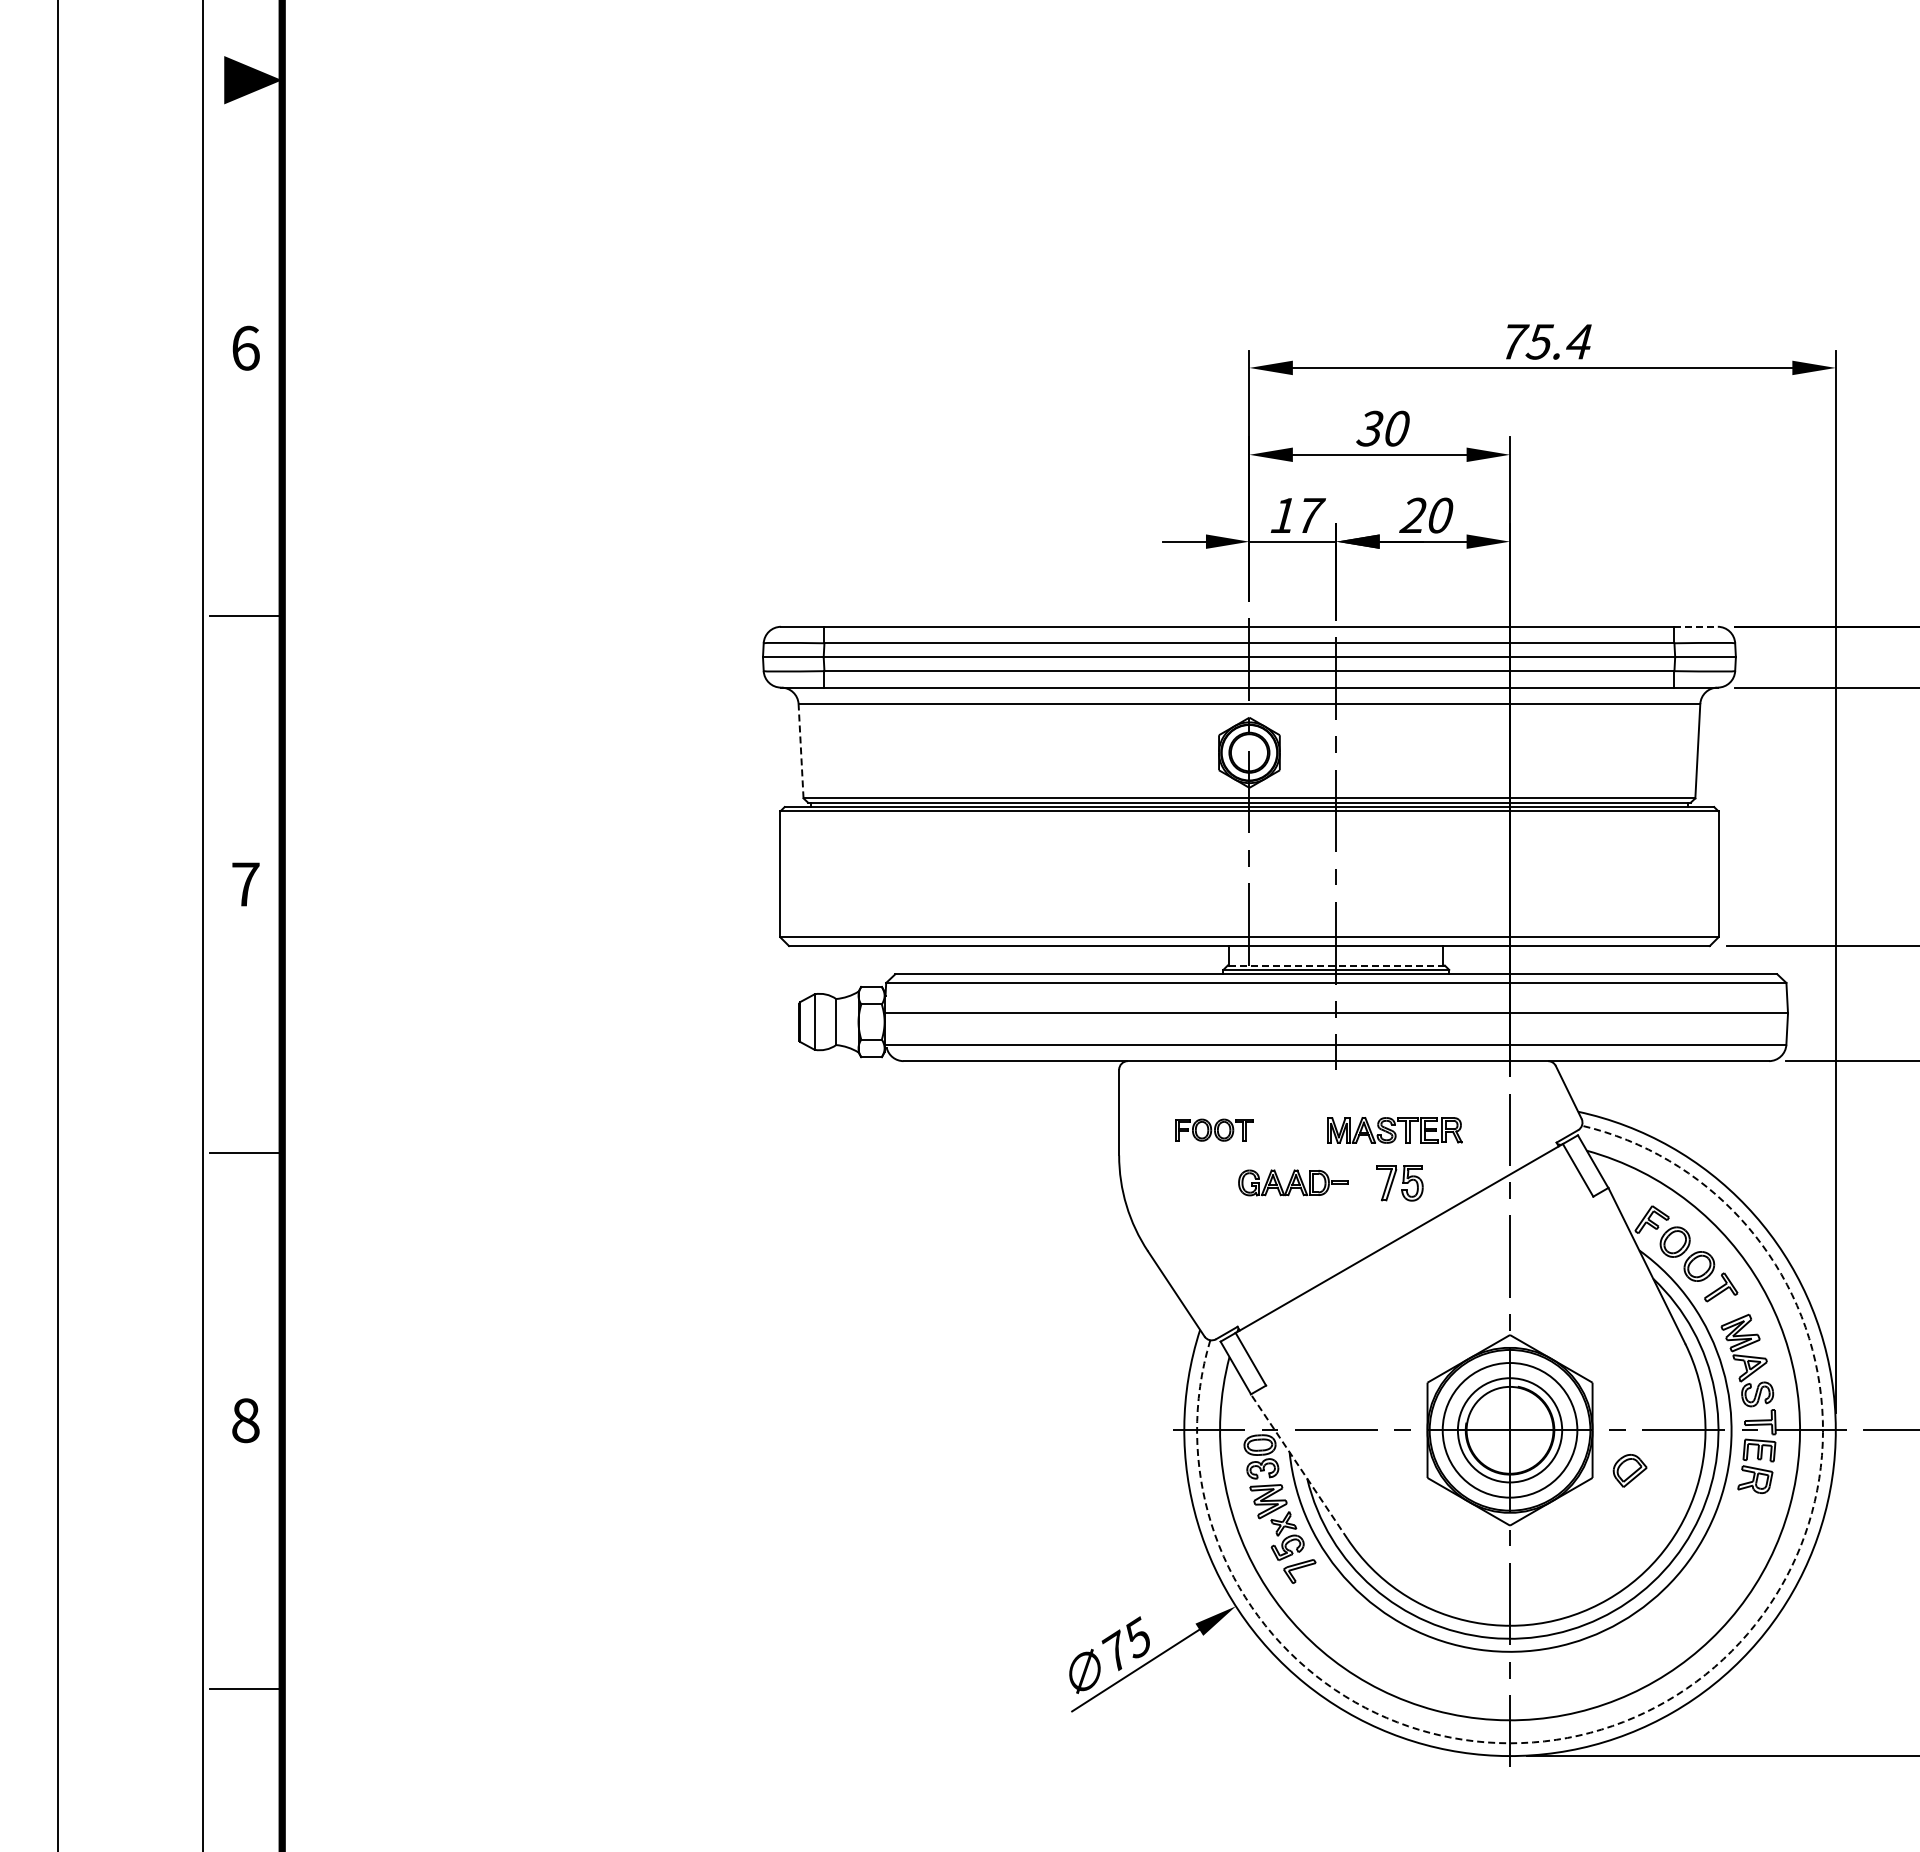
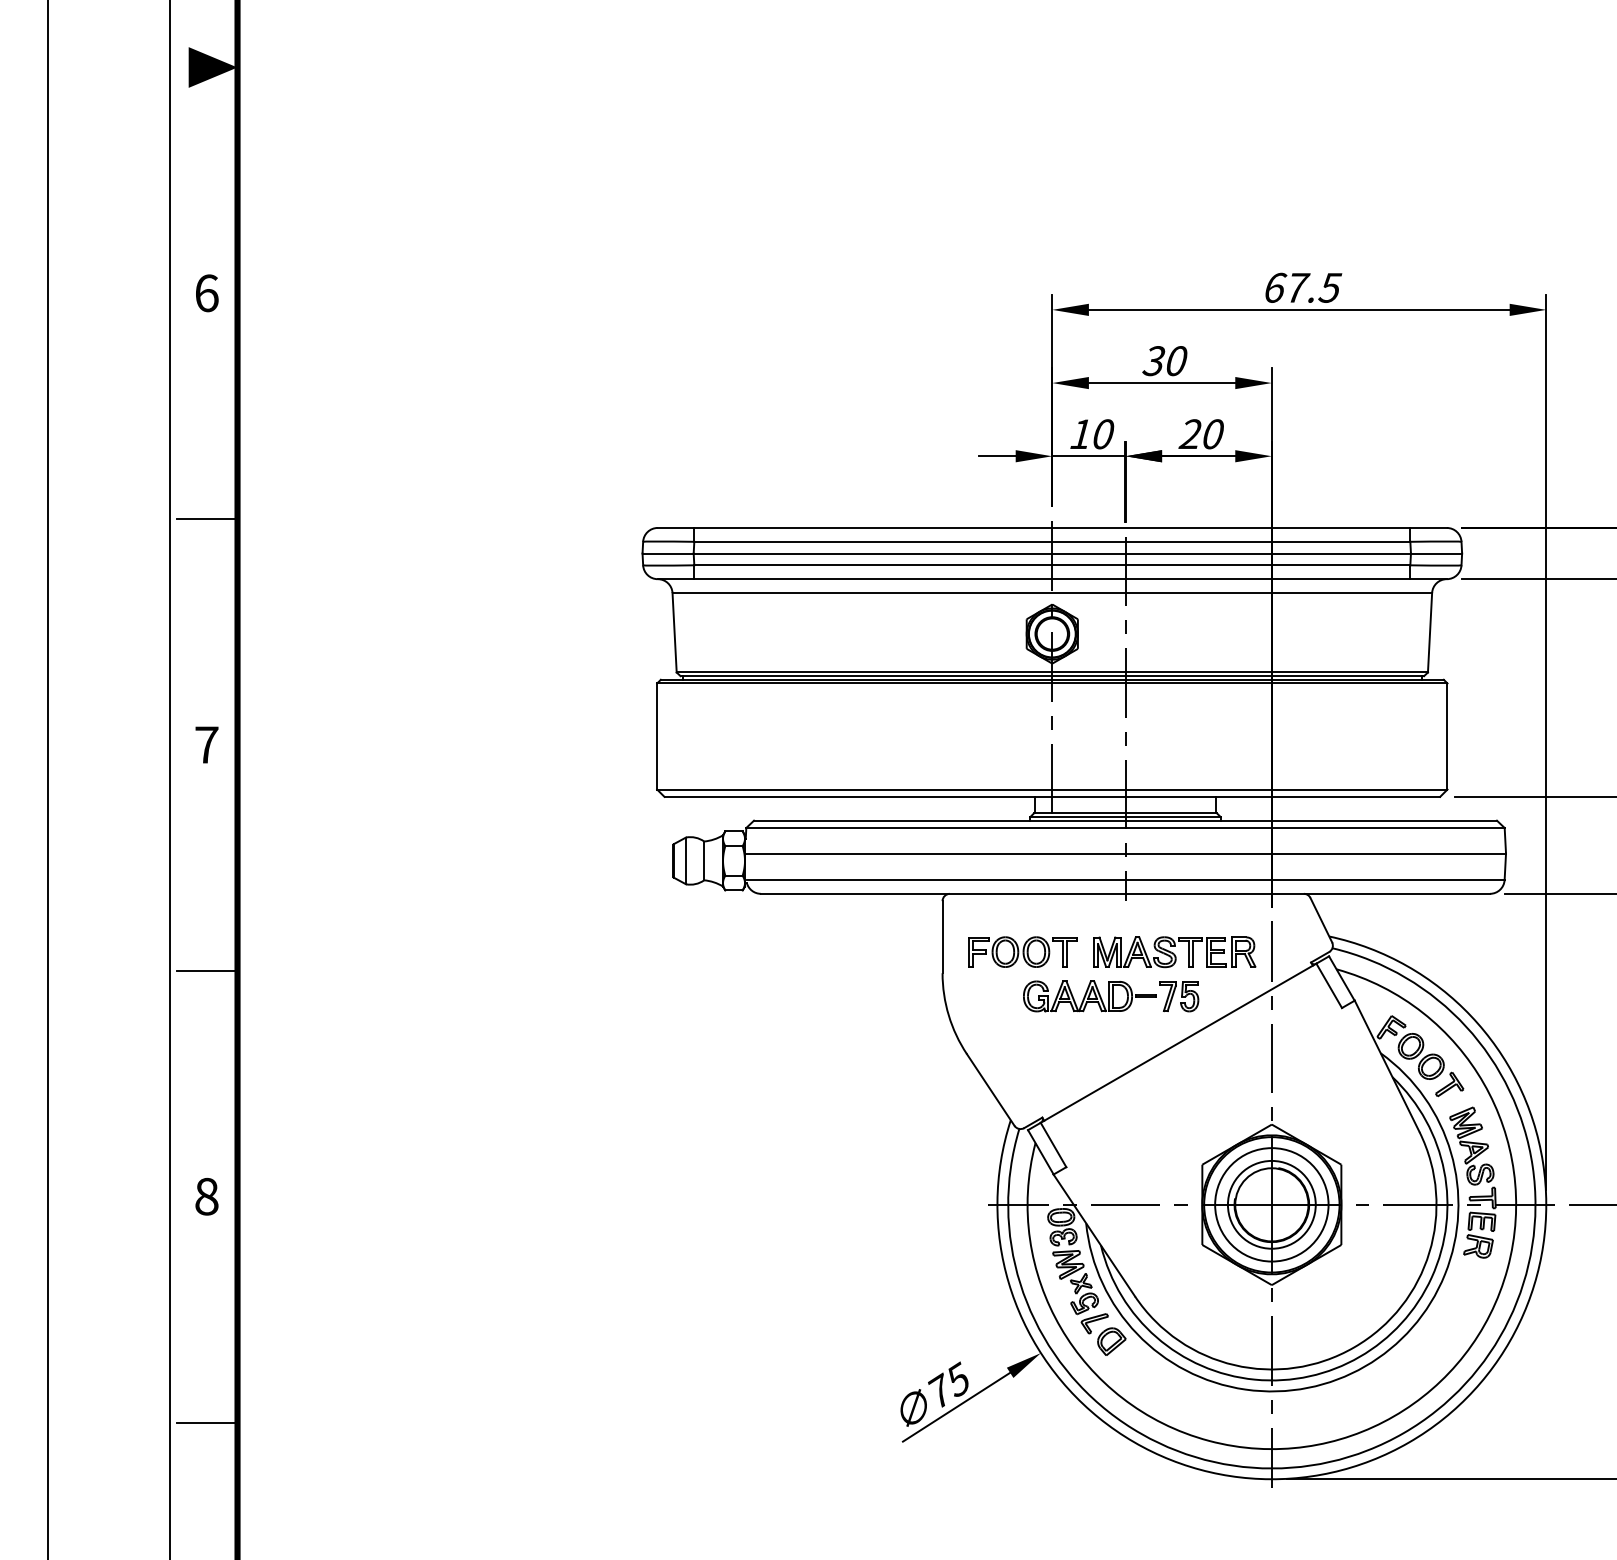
text: (1547, 341) -> (1303, 287), 75.4 -> 67.5
text: (1312, 515) -> (1105, 434), 17 -> 10
line: (1696, 626) -> (1428, 527), dashed -> solid
line: (801, 750) -> (674, 632), dashed -> solid
line: (1336, 965) -> (1125, 813), dashed -> solid
part: (1214, 1129) -> (1022, 951), size x1.67
part: (1394, 1130) -> (1174, 952), size x1.43
part: (1293, 1182) -> (1089, 996), size x1.43
line: (1299, 1466) -> (1094, 1235), dashed -> solid
part: (1629, 1470) -> (1111, 1341), moved
arc: (1666, 1701) -> (1403, 1433), dashed -> solid

